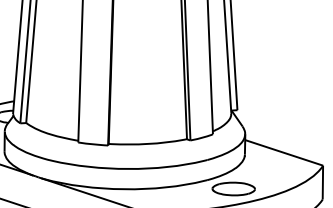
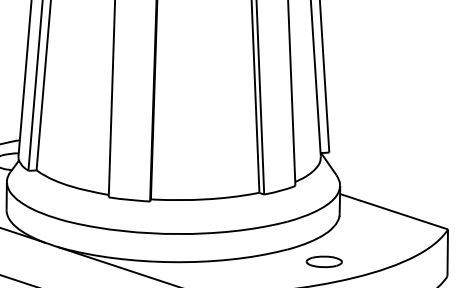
part: (233, 188) -> (324, 261), size x0.6

